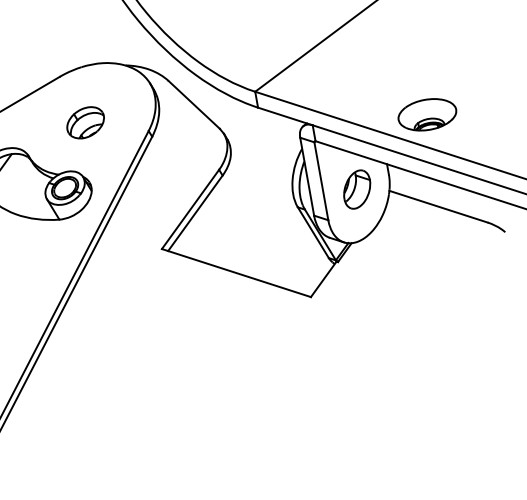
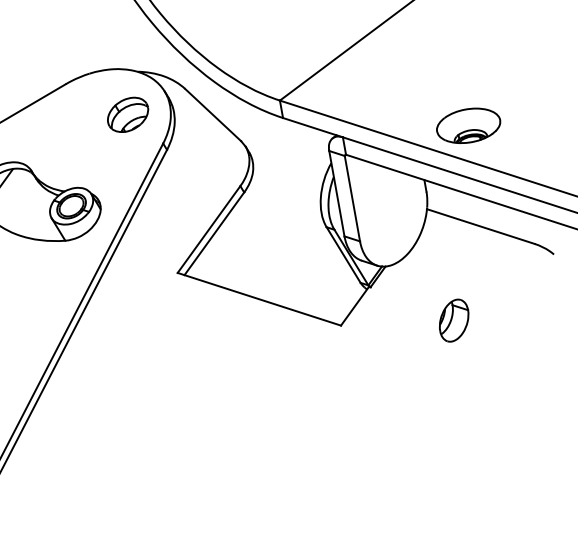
part: (85, 122) -> (127, 114), moved
part: (357, 189) -> (454, 320), moved

